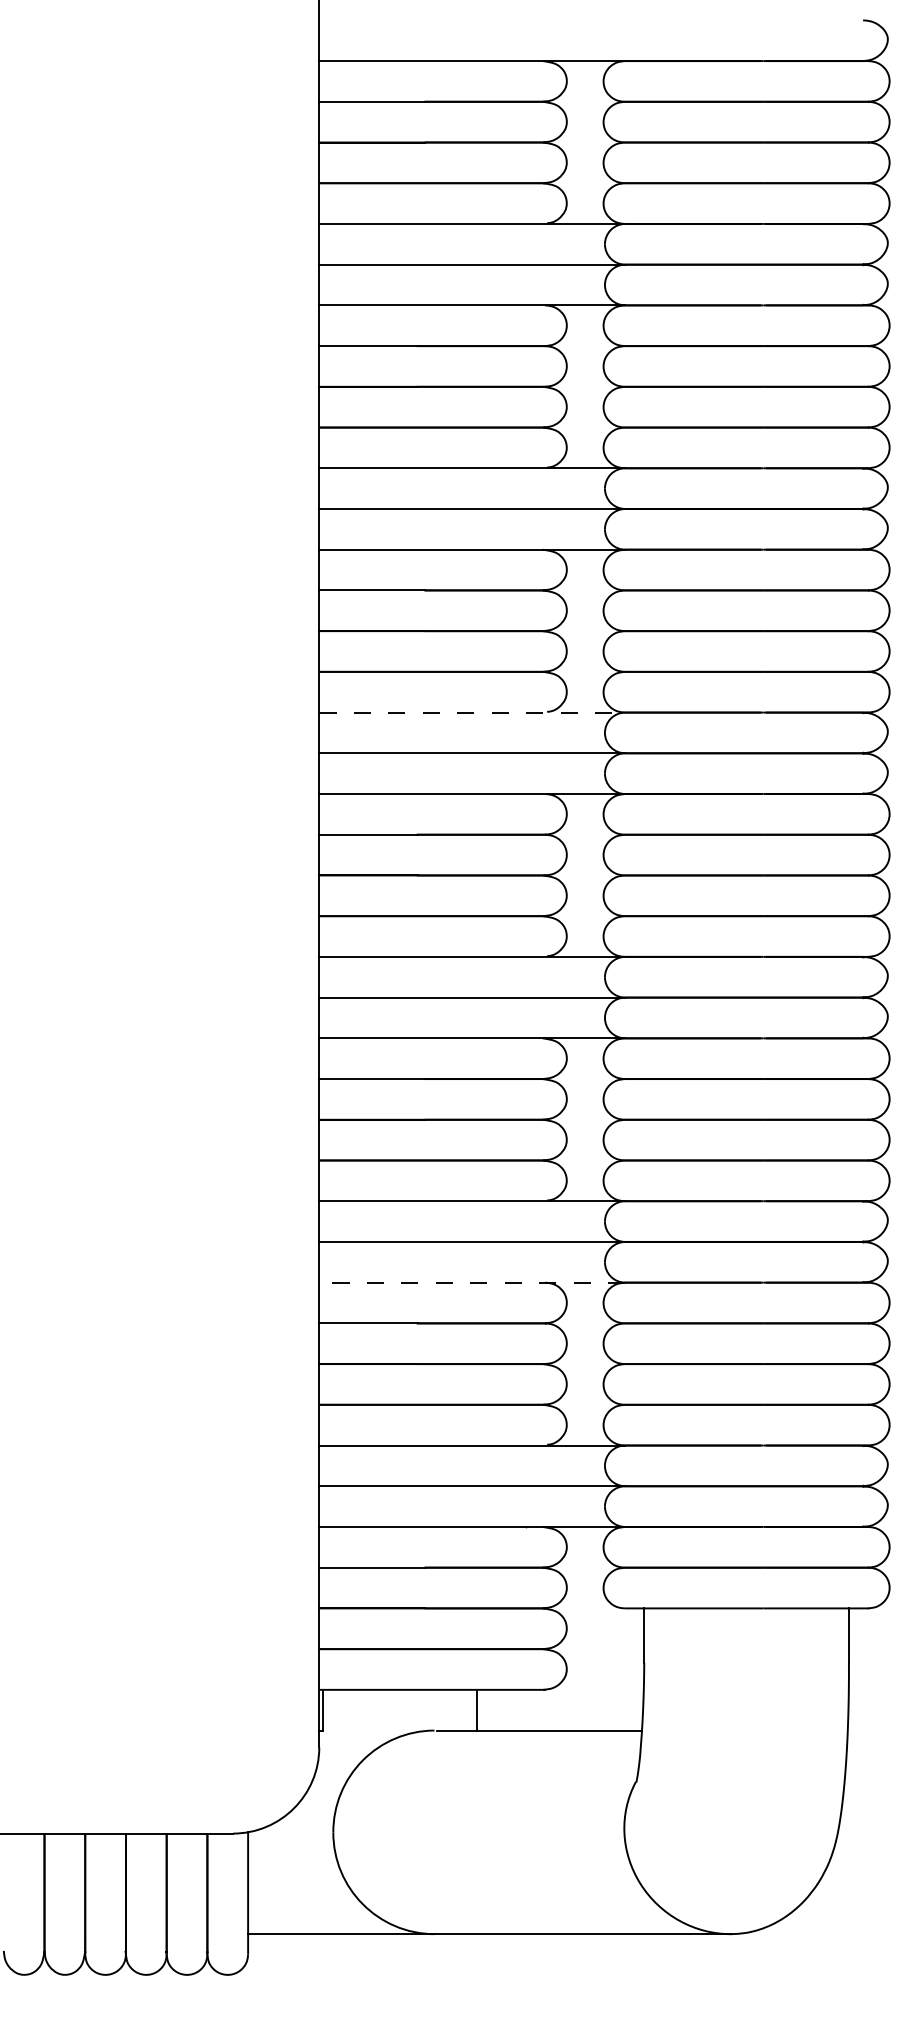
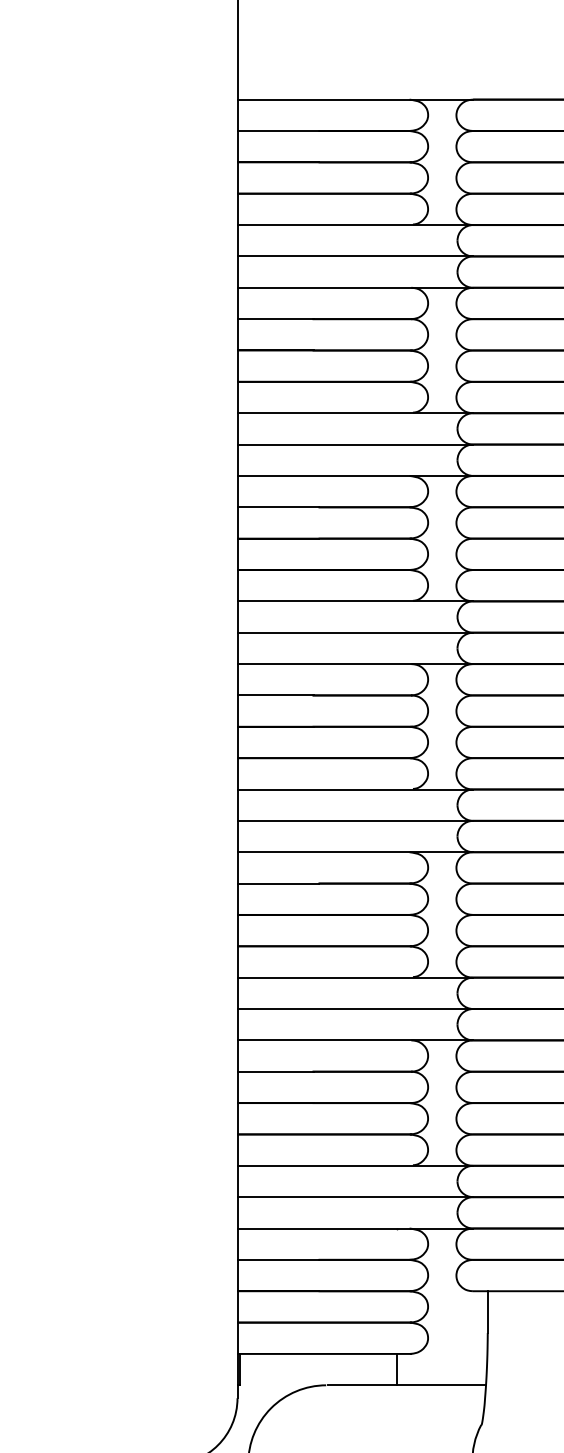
line: (472, 712) -> (355, 601), dashed -> solid
line: (471, 1282) -> (354, 1040), dashed -> solid
line: (477, 1709) -> (397, 1369), moved

